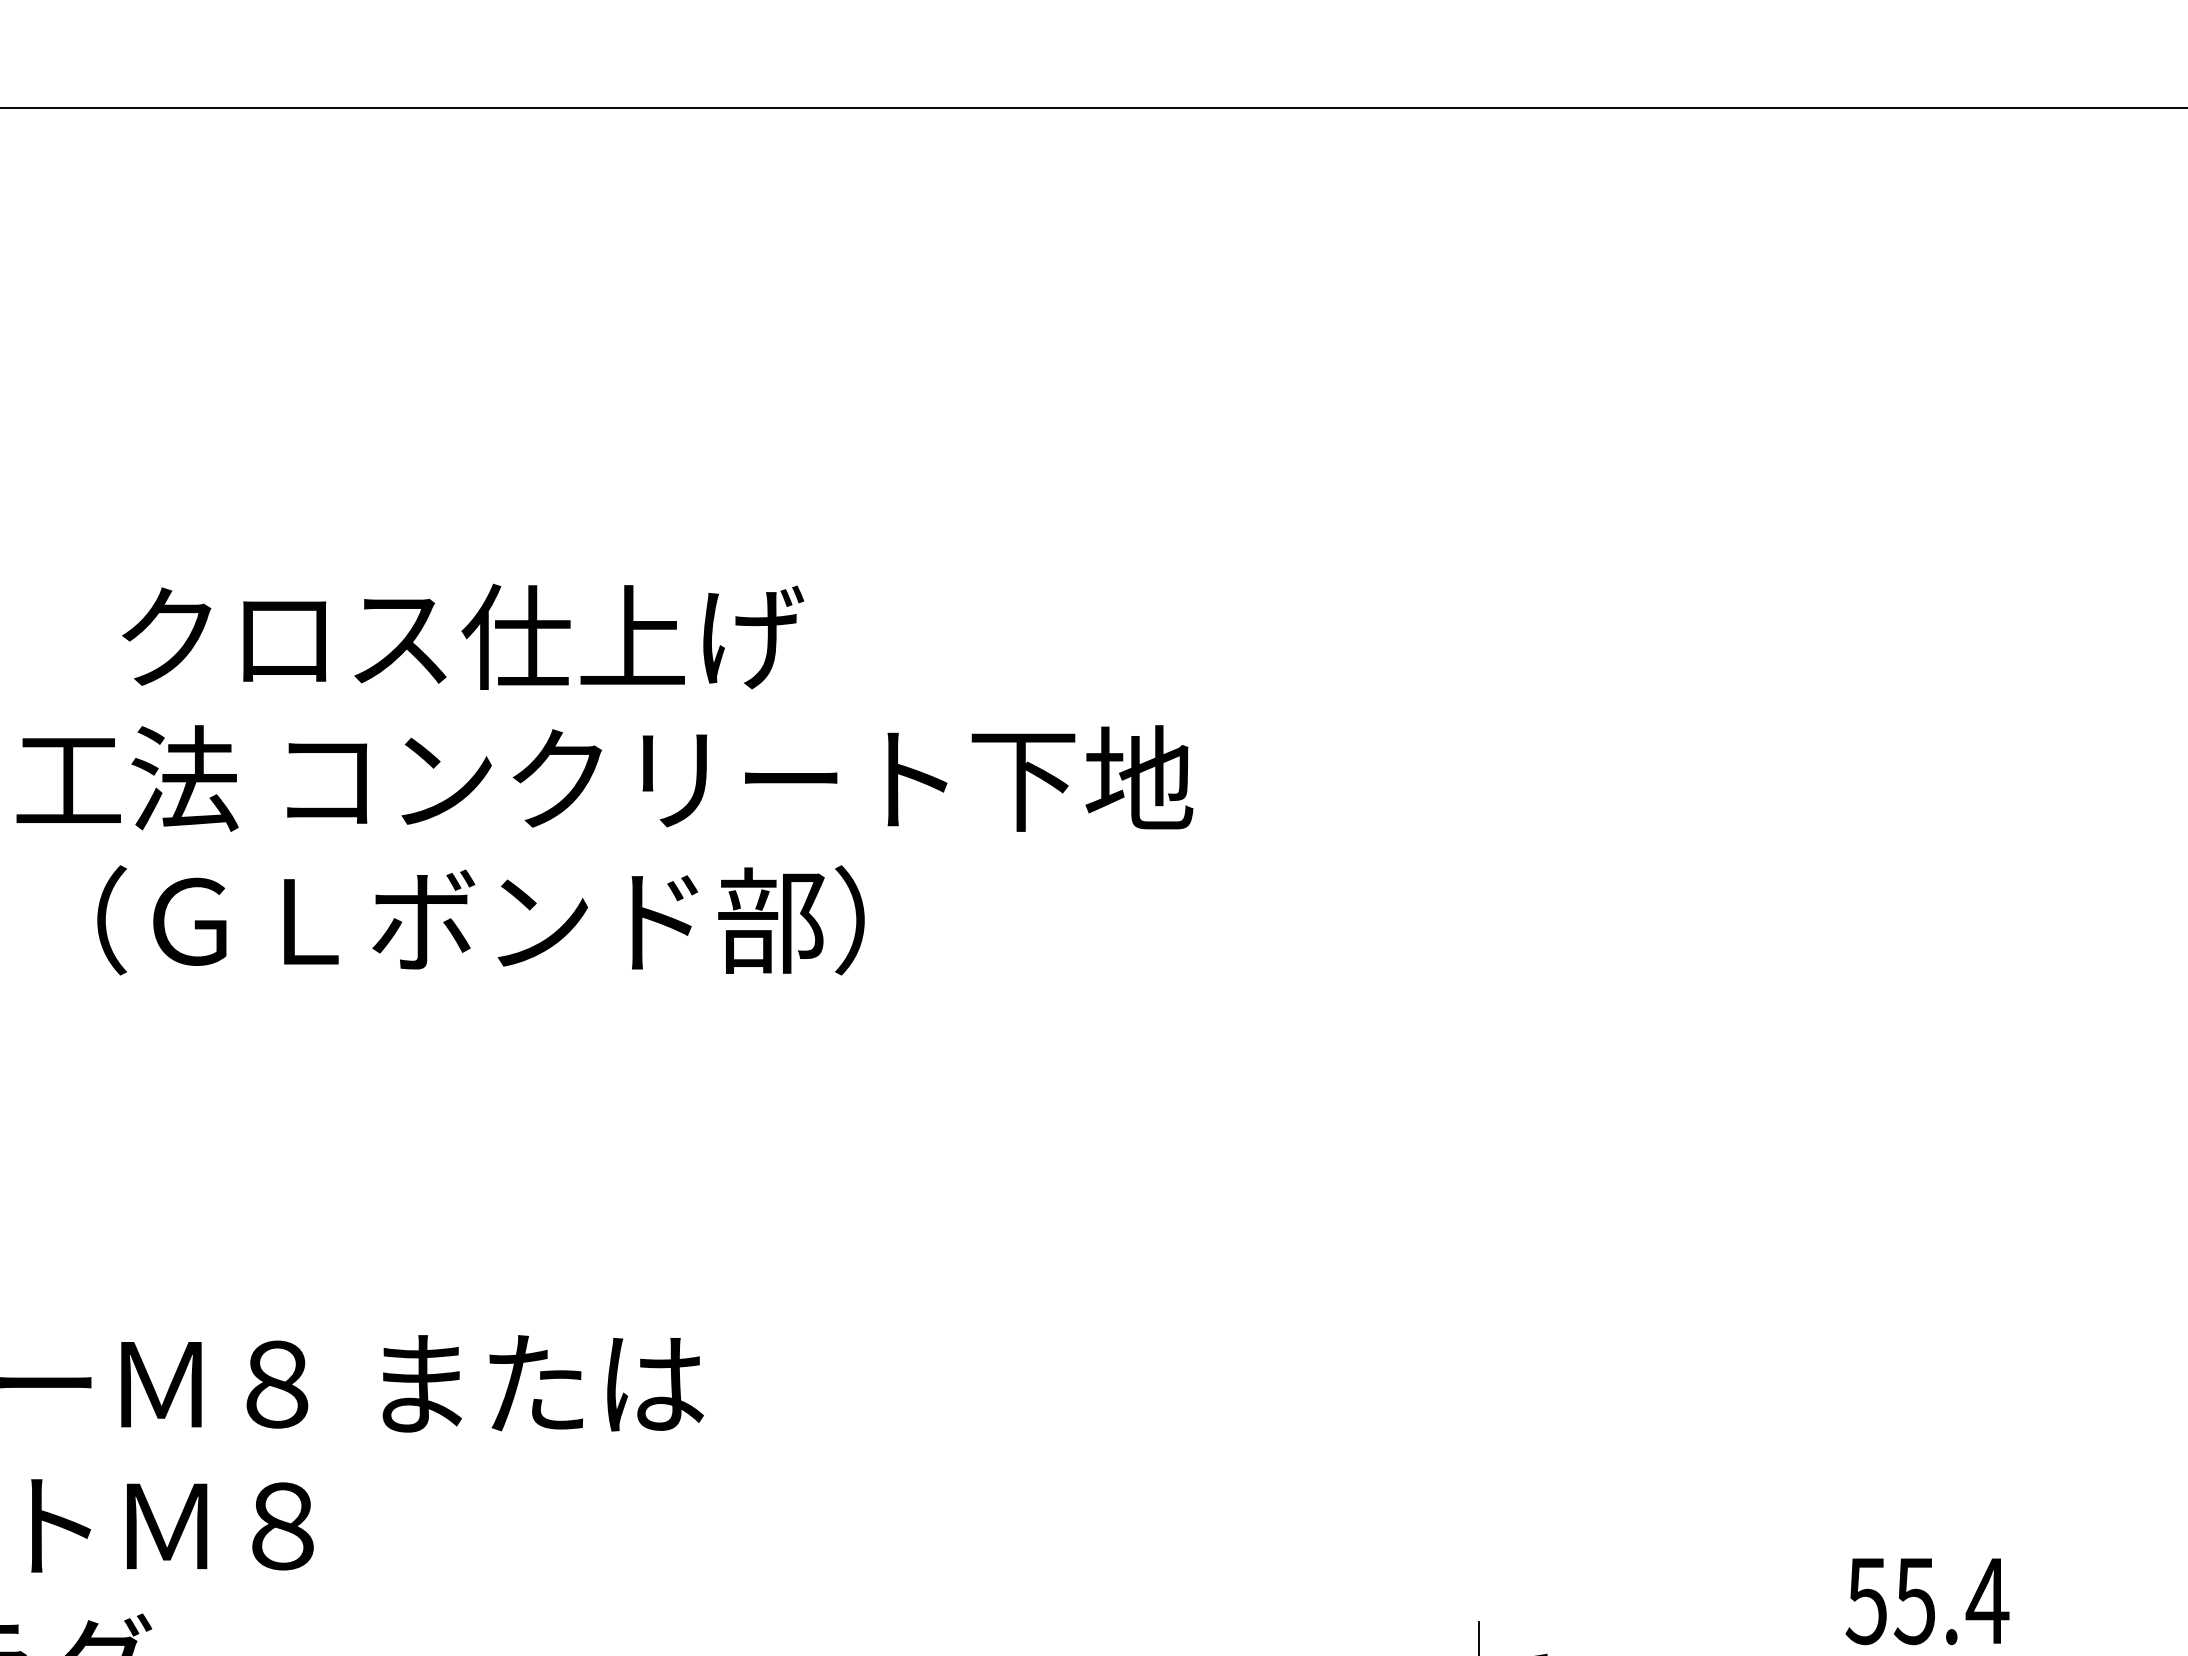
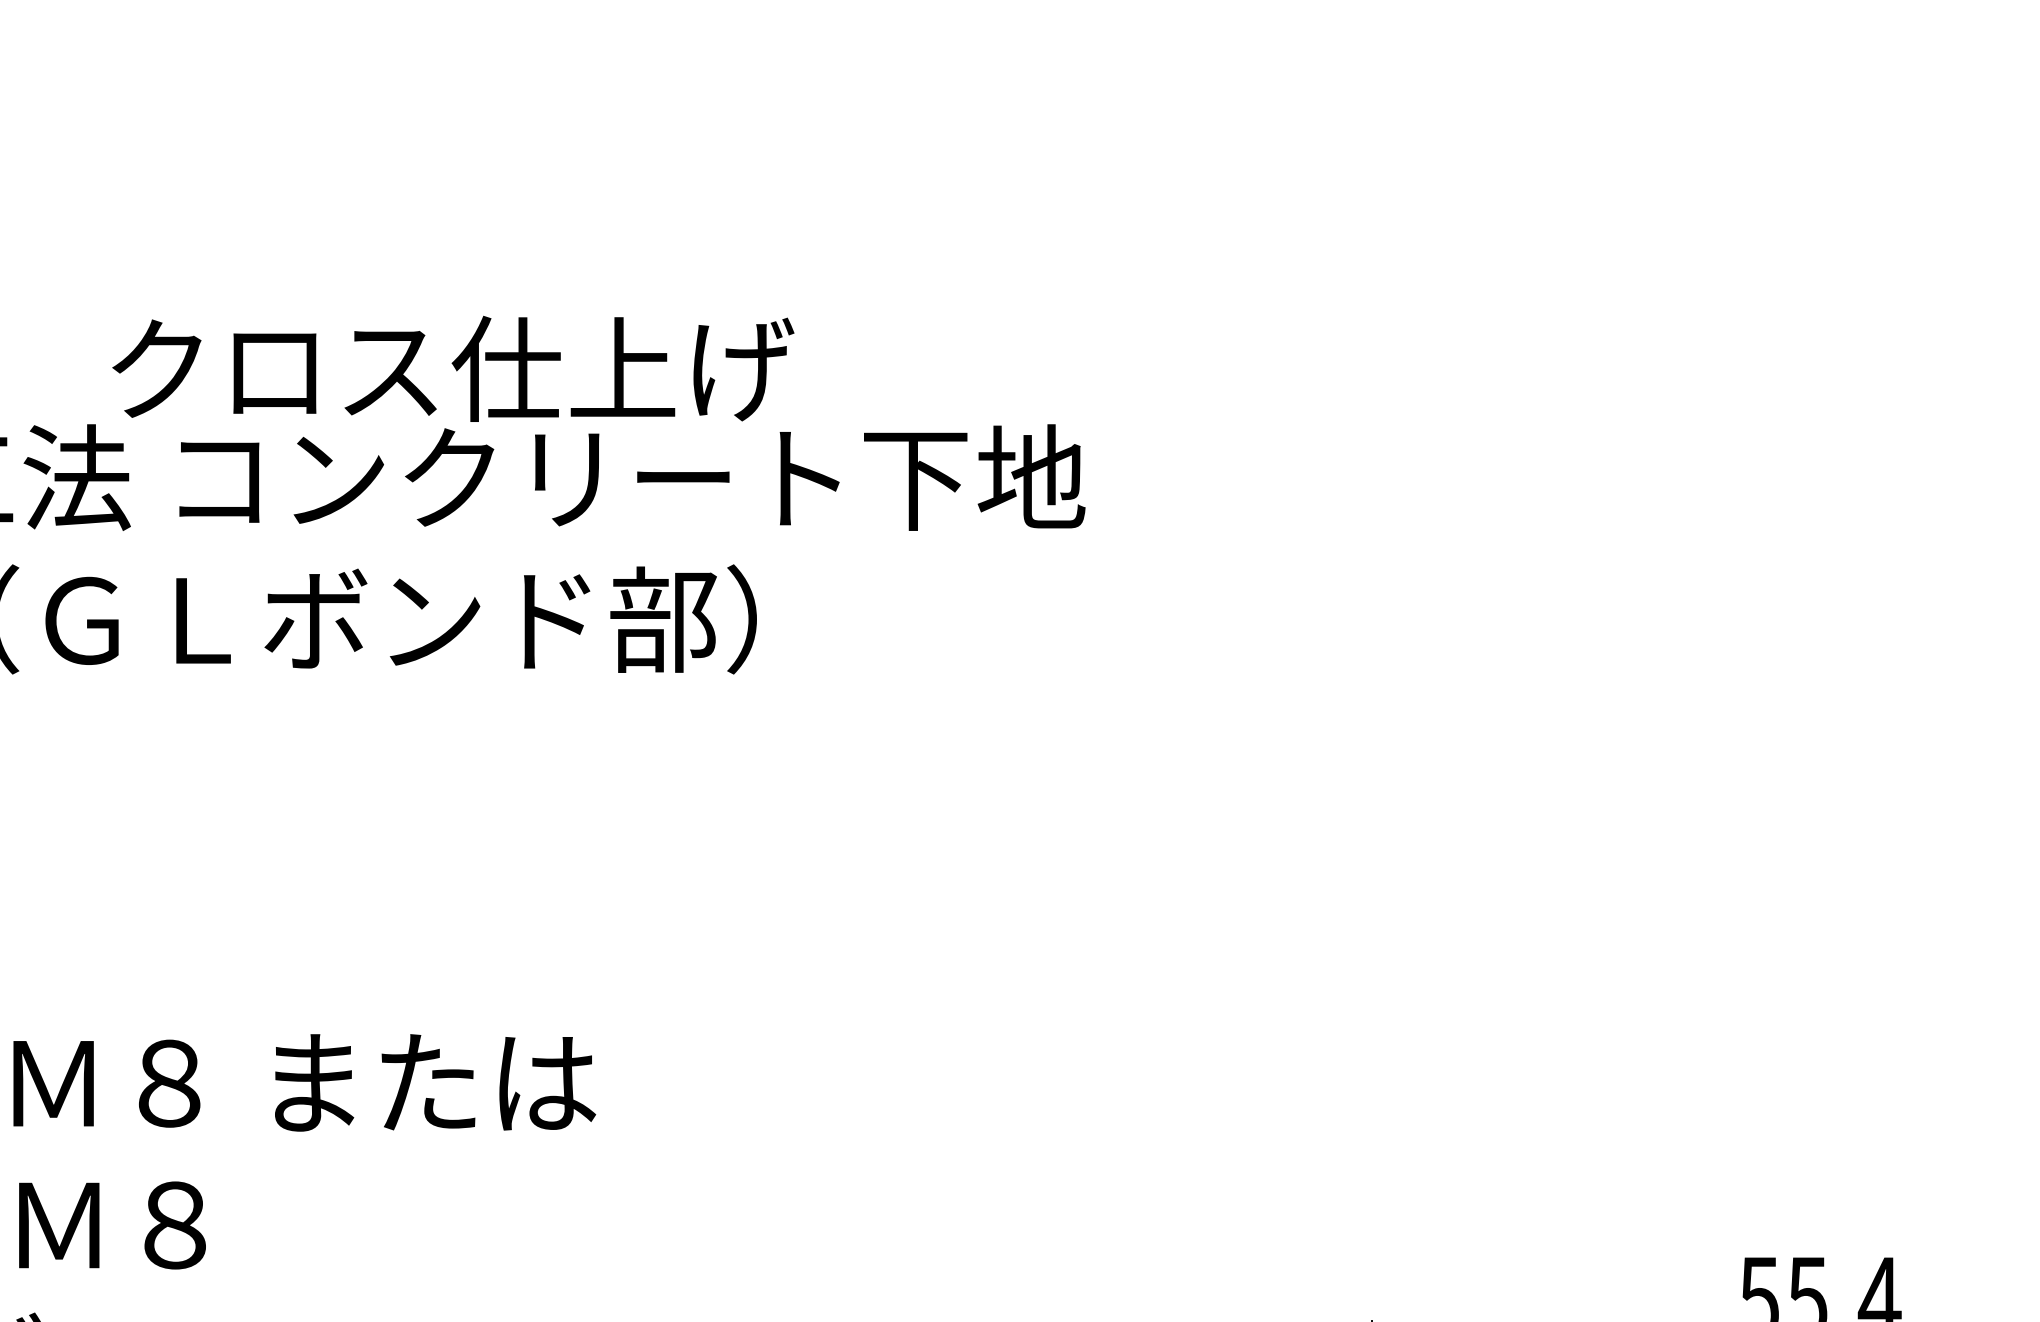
text: (463, 636) -> (453, 368), moved

